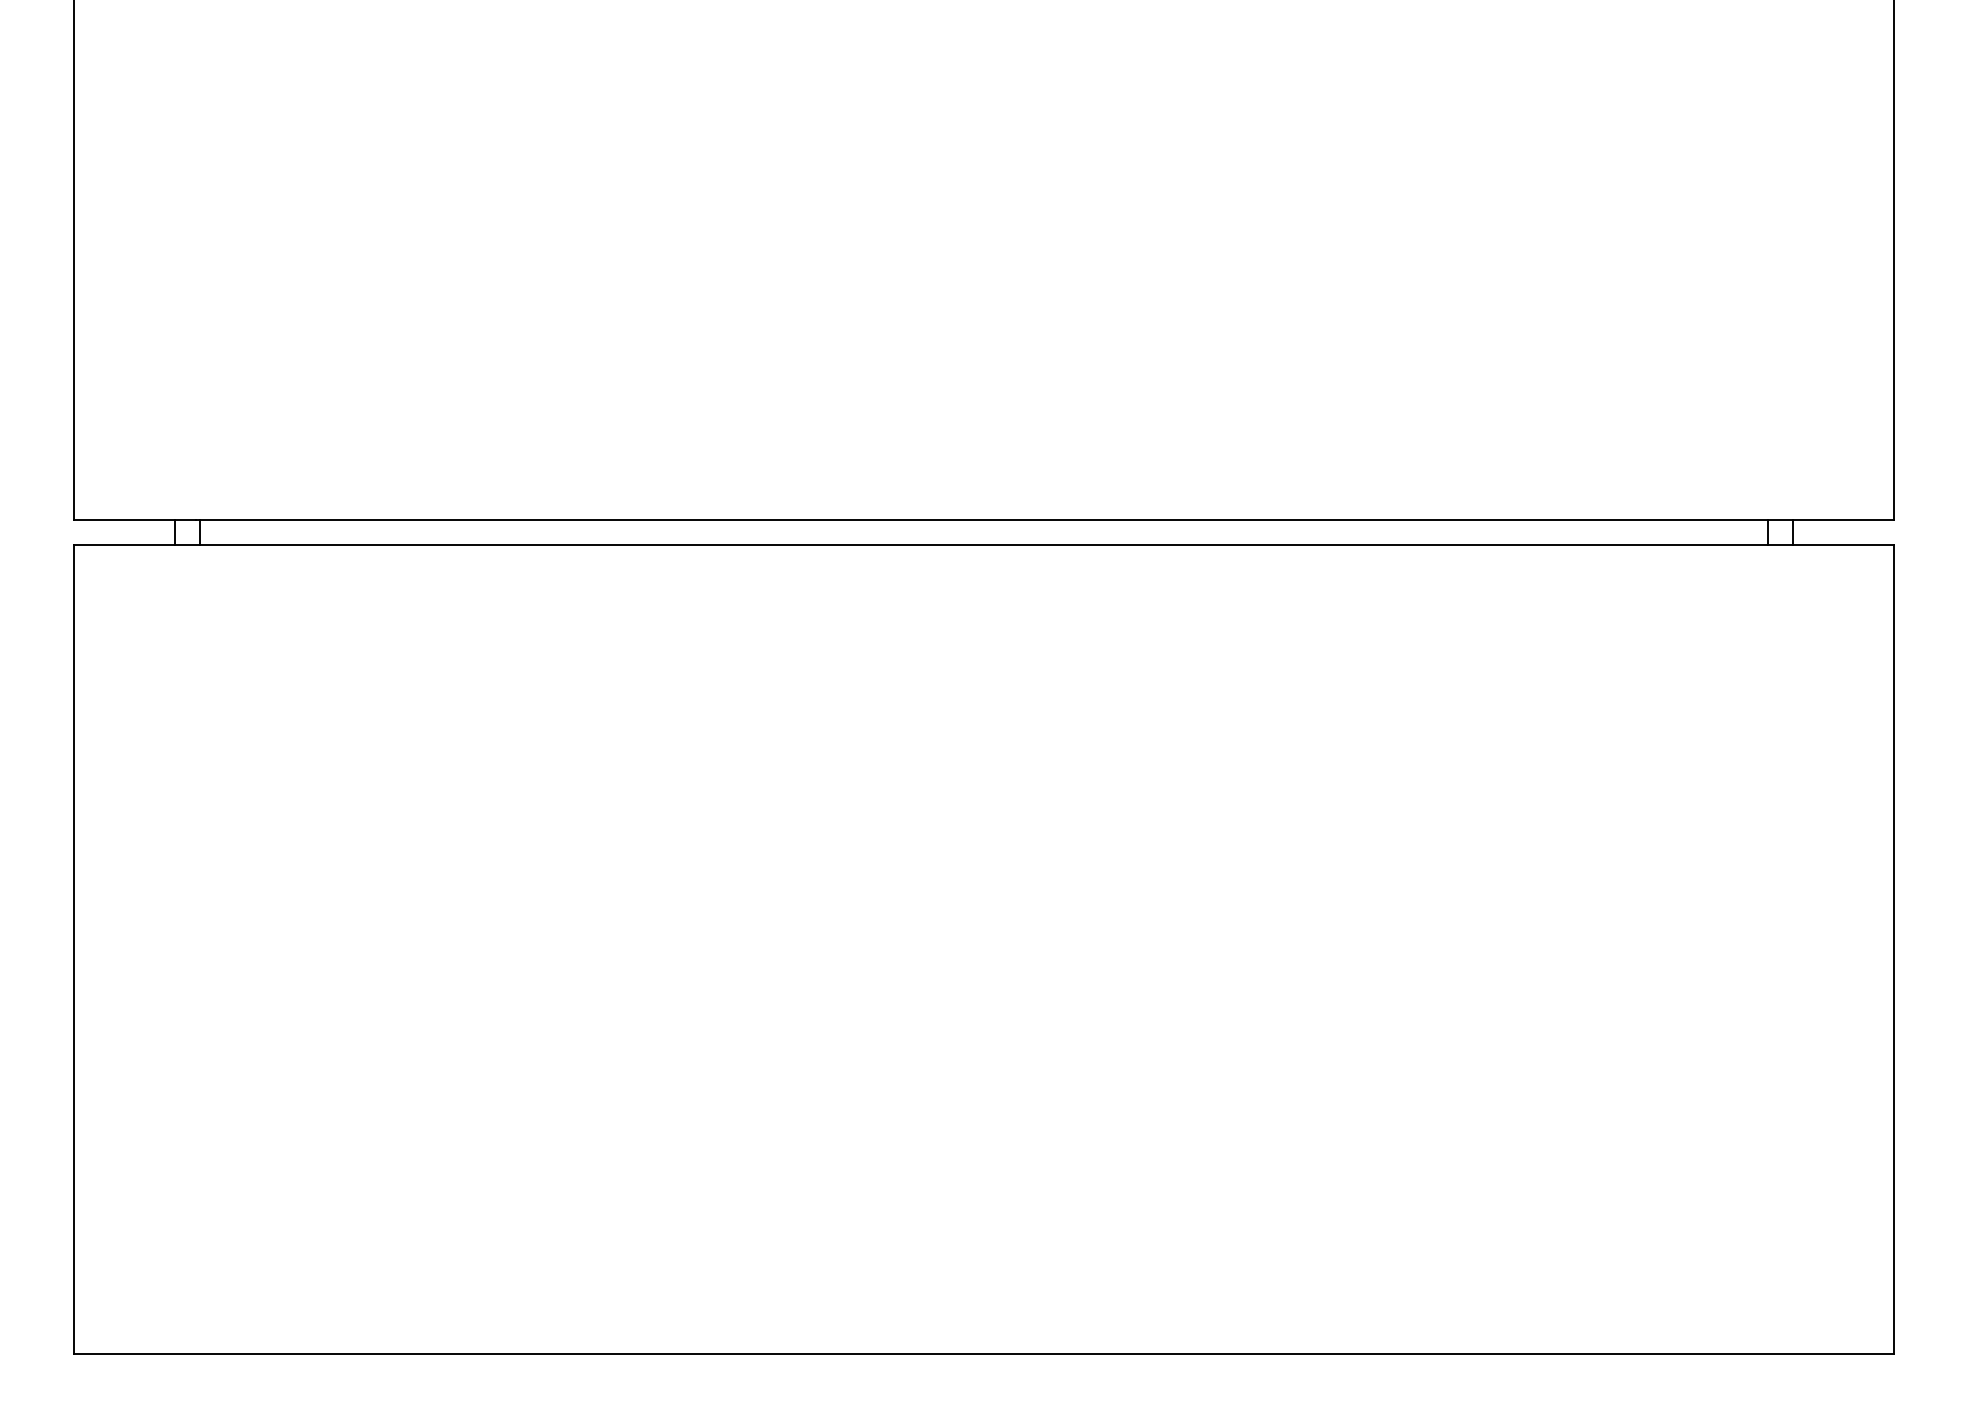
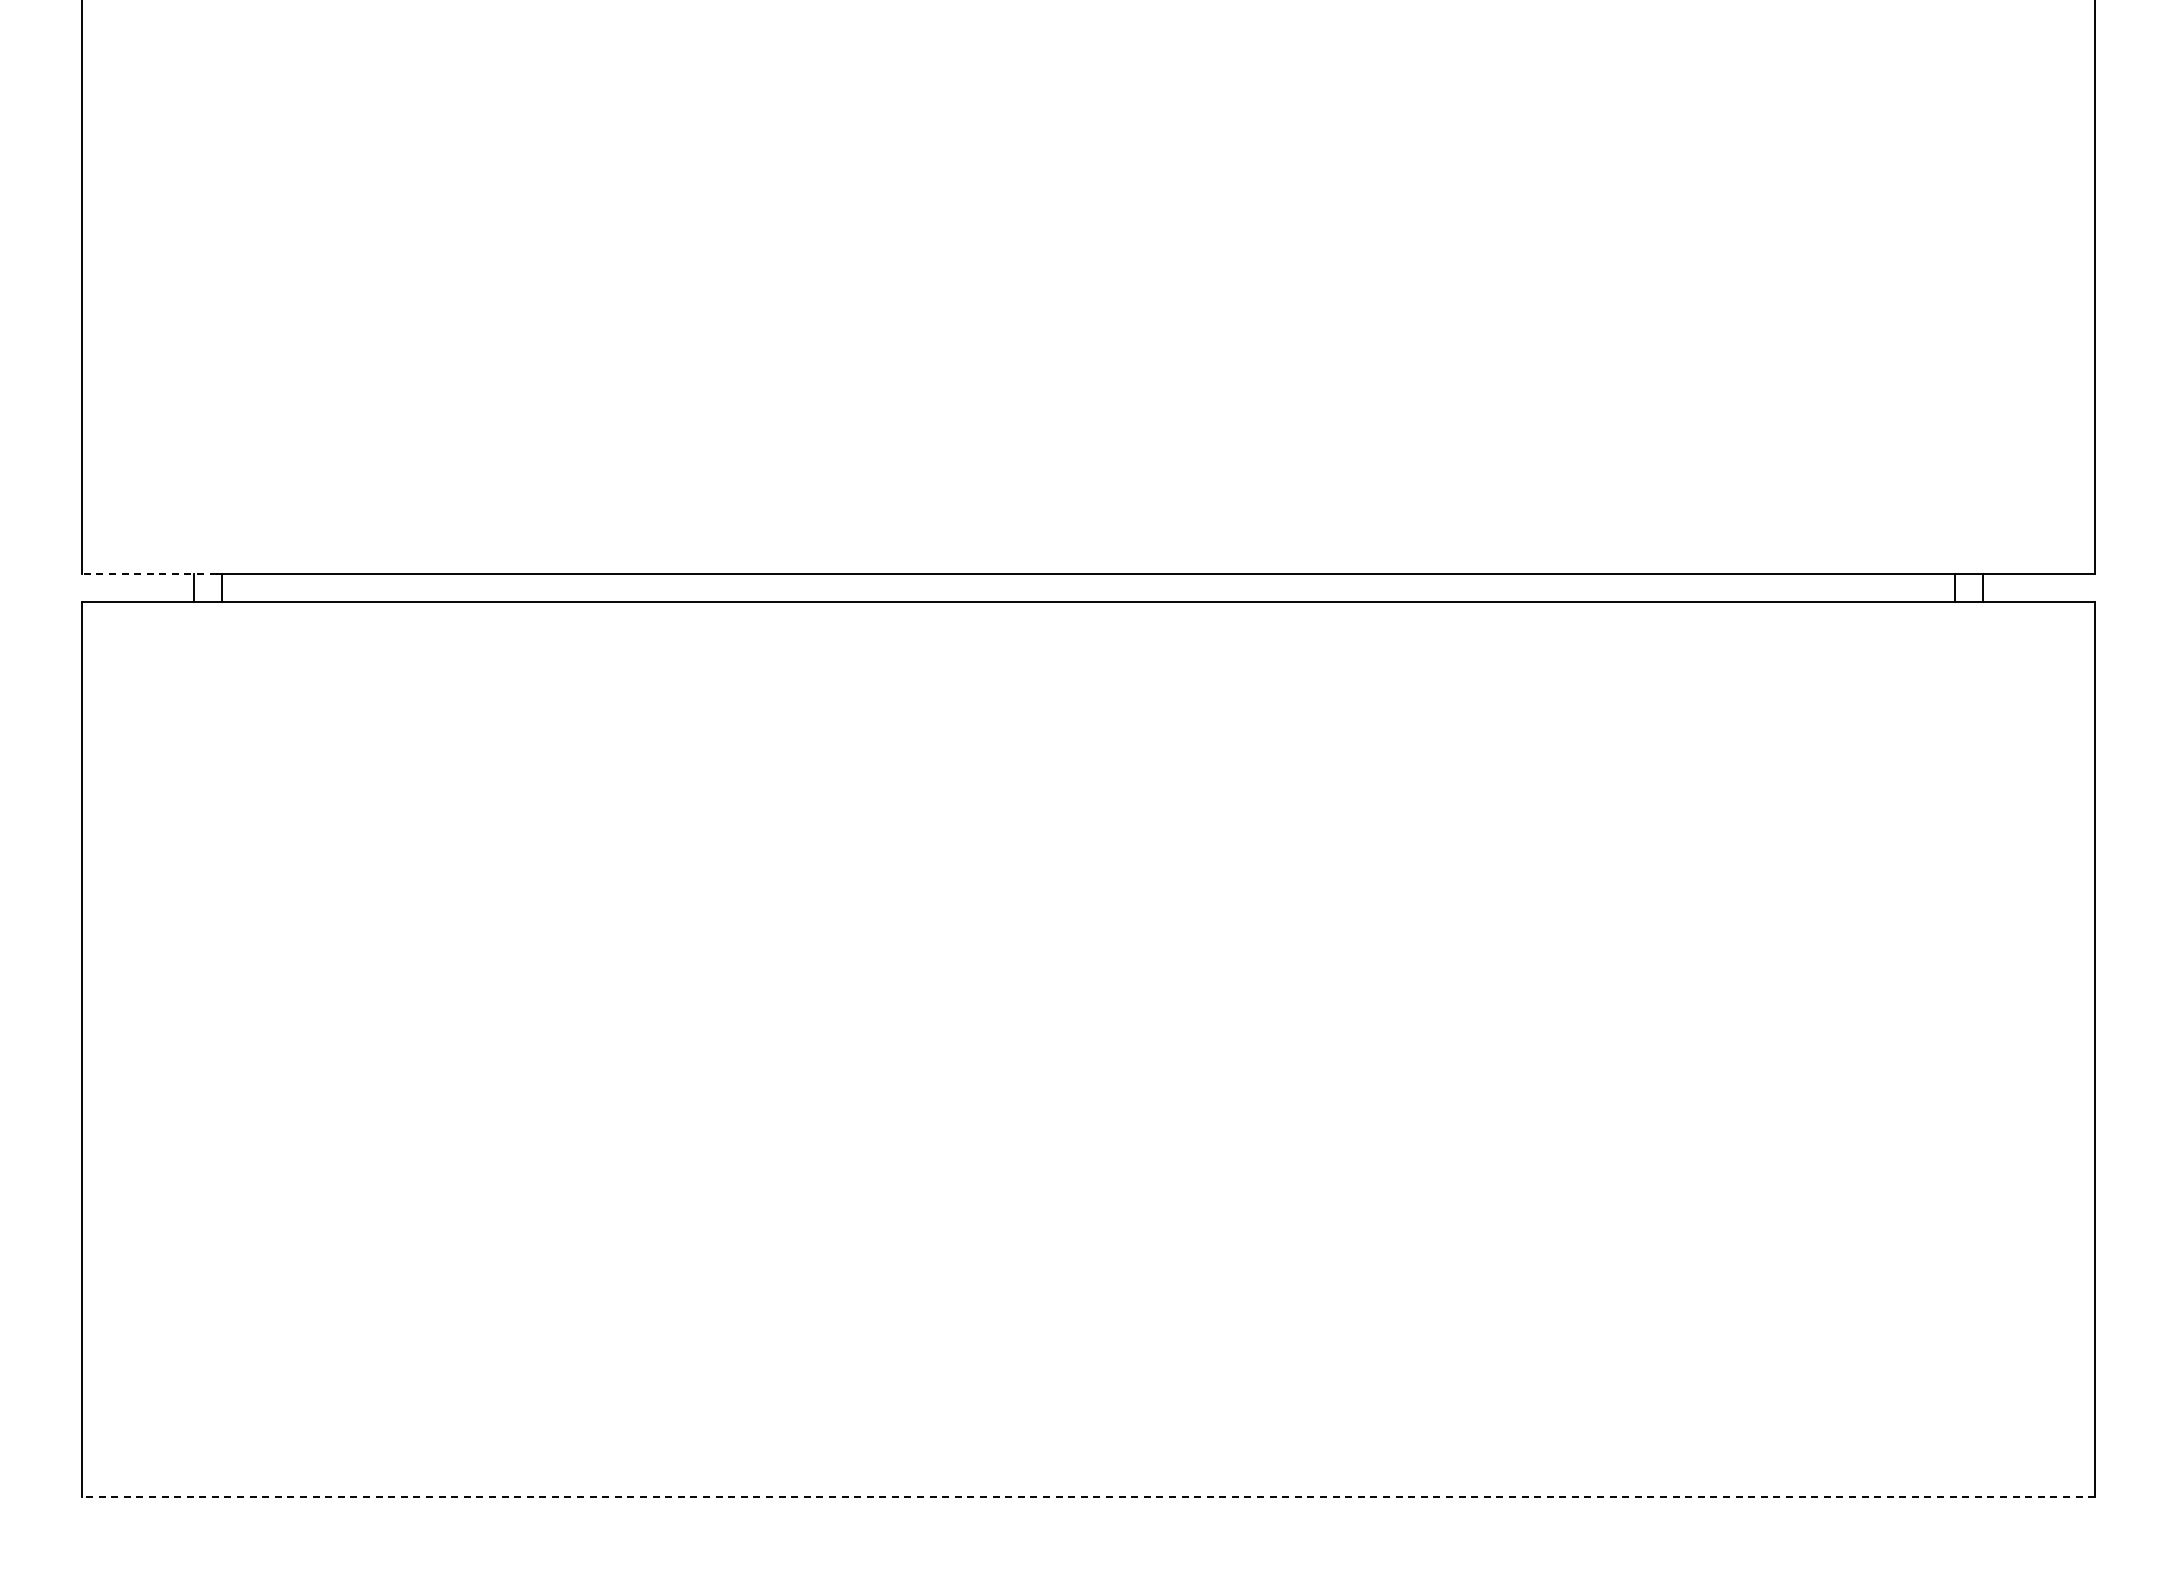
line: (134, 519) -> (148, 574), solid -> dashed
line: (984, 1354) -> (1088, 1497), solid -> dashed

